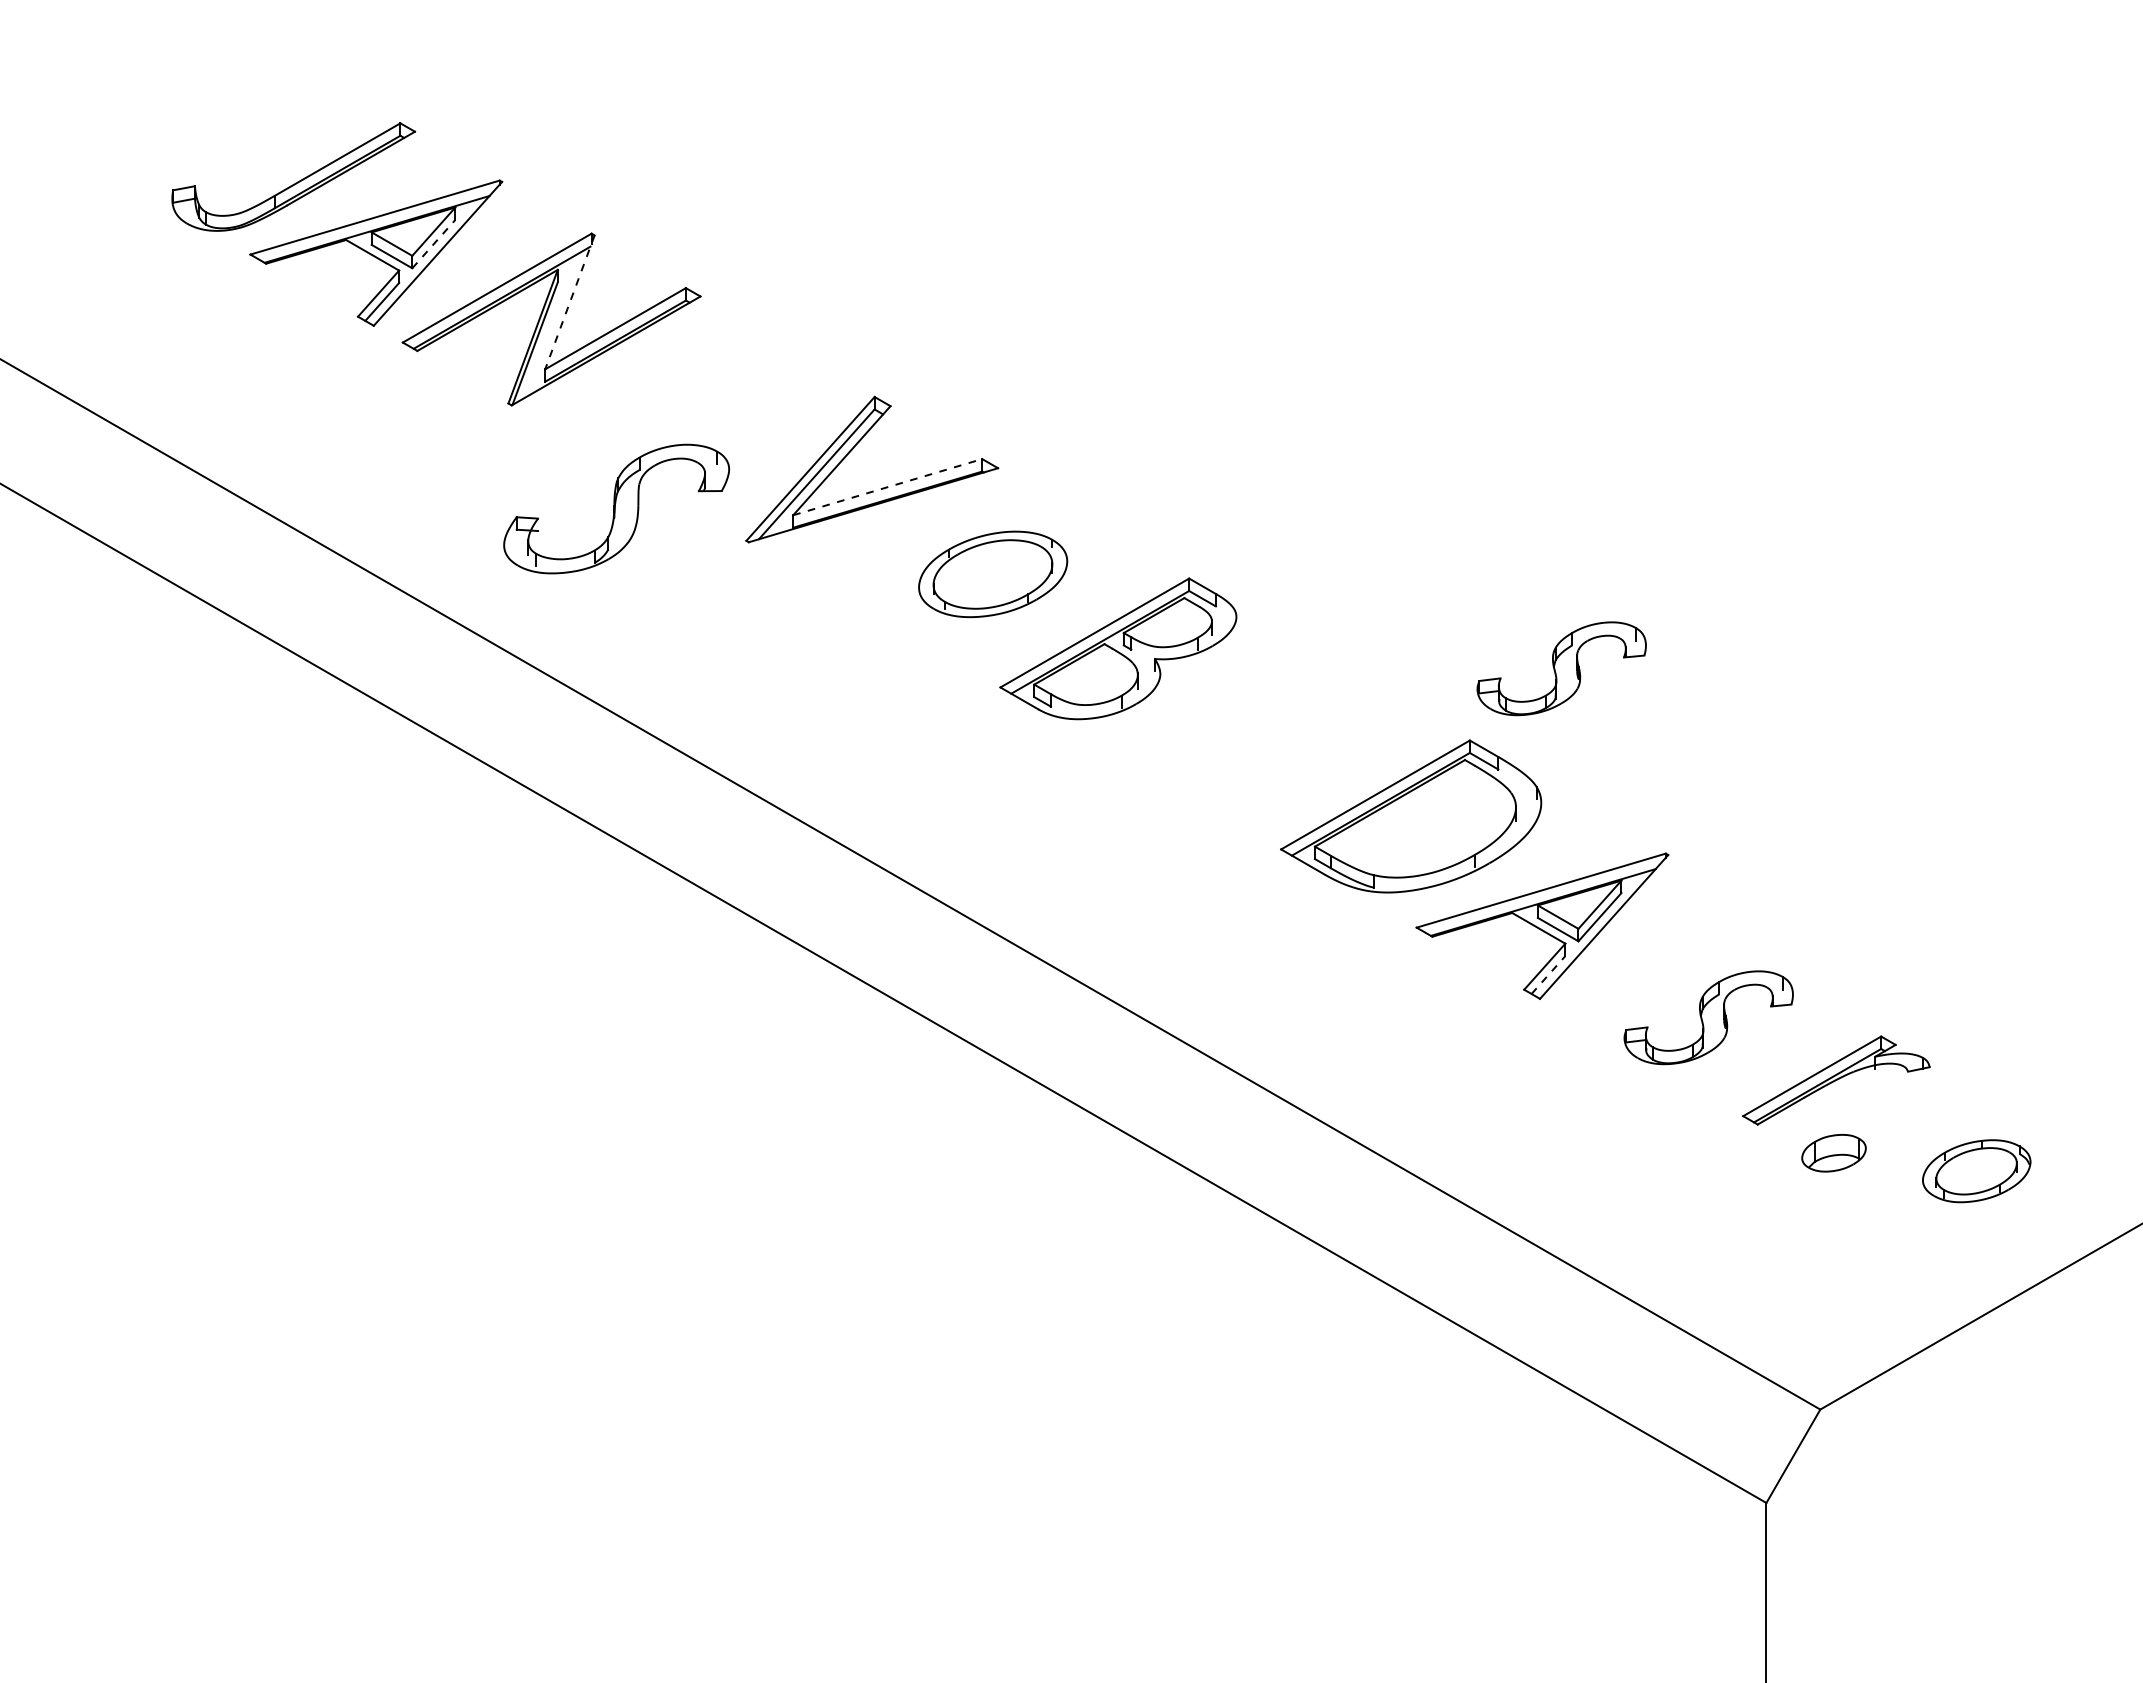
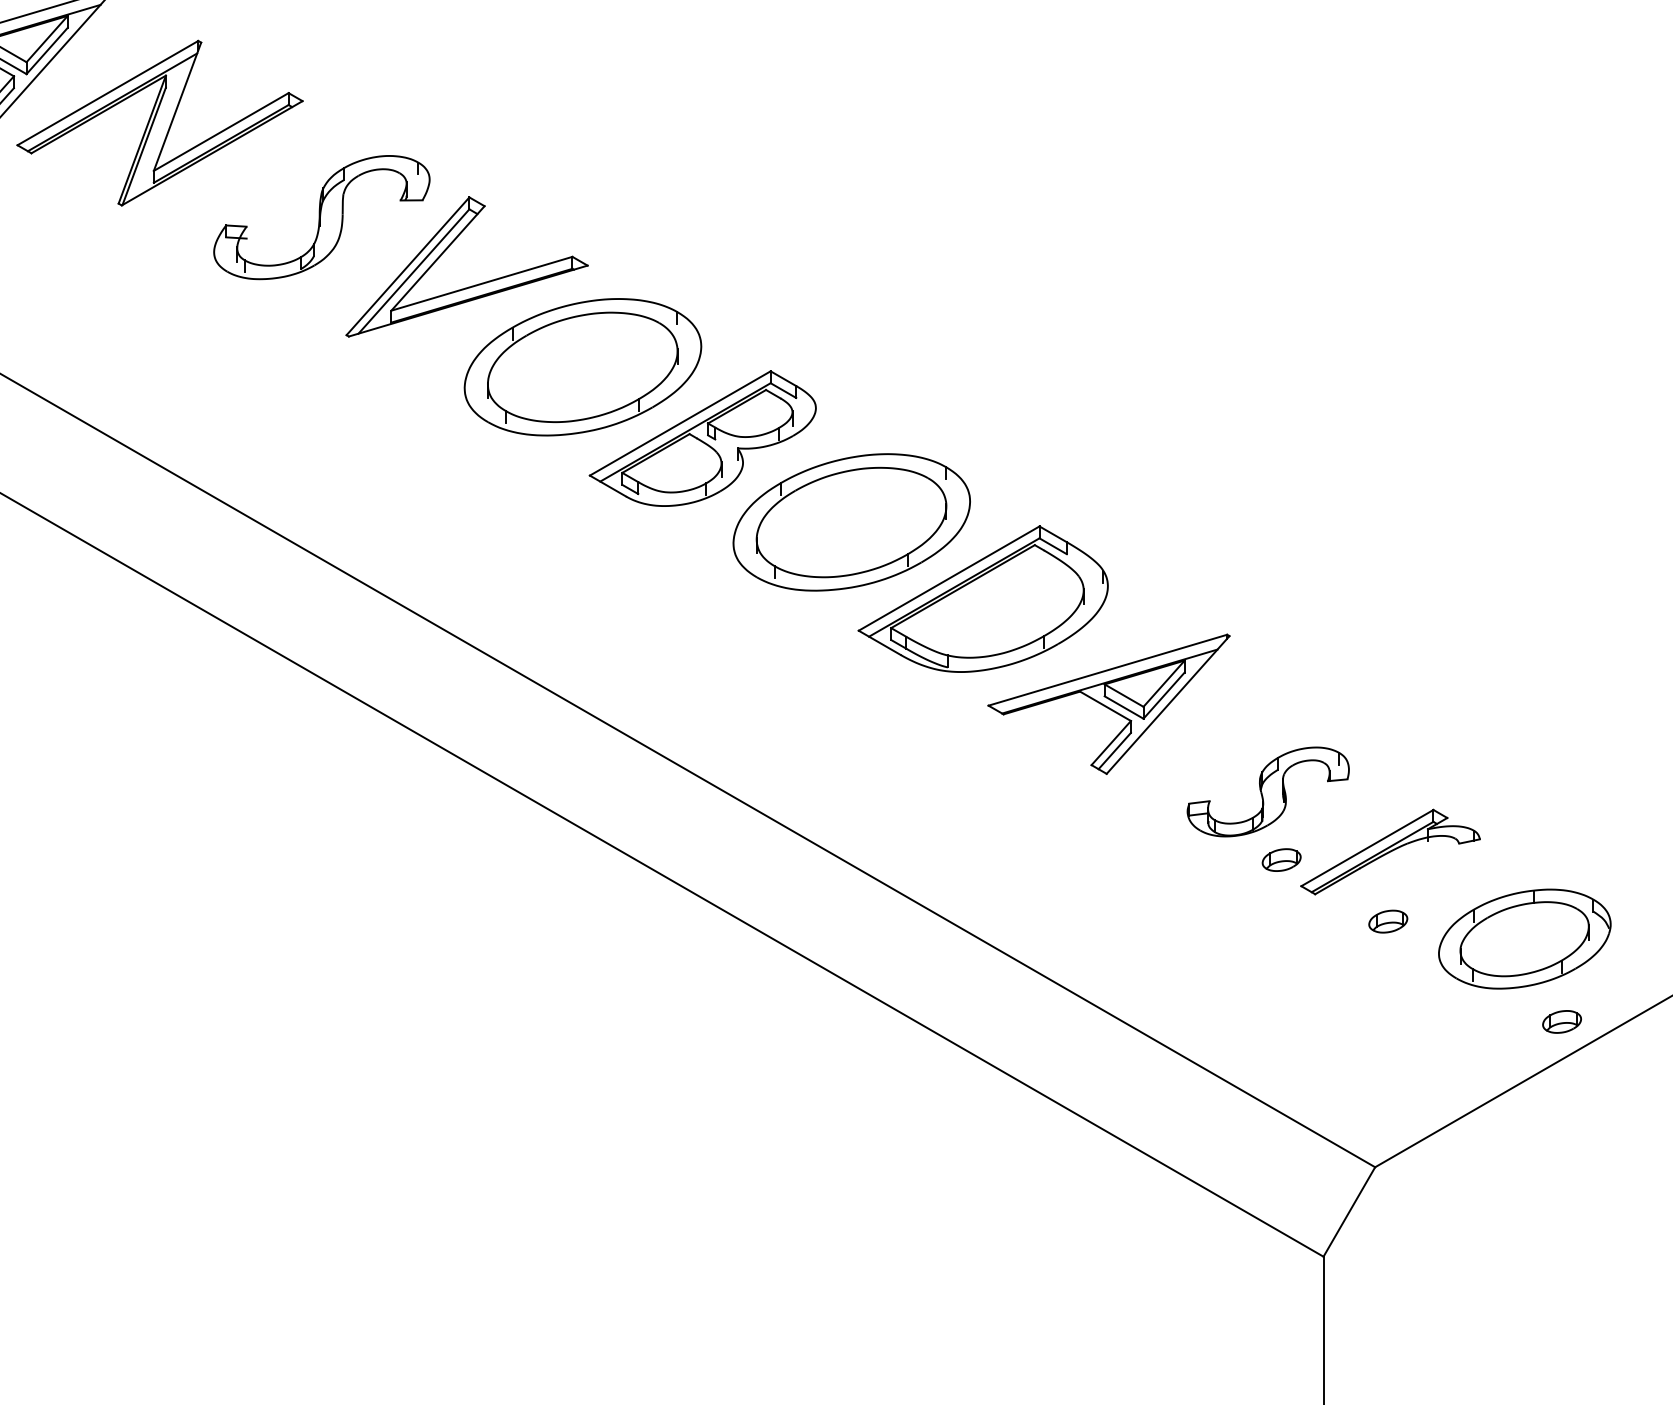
line: (434, 243) -> (47, 50), dashed -> solid
line: (569, 302) -> (177, 106), dashed -> solid
line: (887, 487) -> (481, 284), dashed -> solid
part: (616, 508) -> (321, 217), moved
part: (992, 574) -> (582, 367), size x1.67
part: (1561, 668) -> (1127, 457), removed
part: (1273, 736) -> (851, 522), added
line: (1548, 974) -> (1114, 750), dashed -> solid
part: (1722, 1088) -> (1281, 859), added
part: (1833, 1152) -> (1387, 921), size x0.62
part: (1976, 1170) -> (1524, 938), size x1.67
part: (2015, 1257) -> (1562, 1021), added

